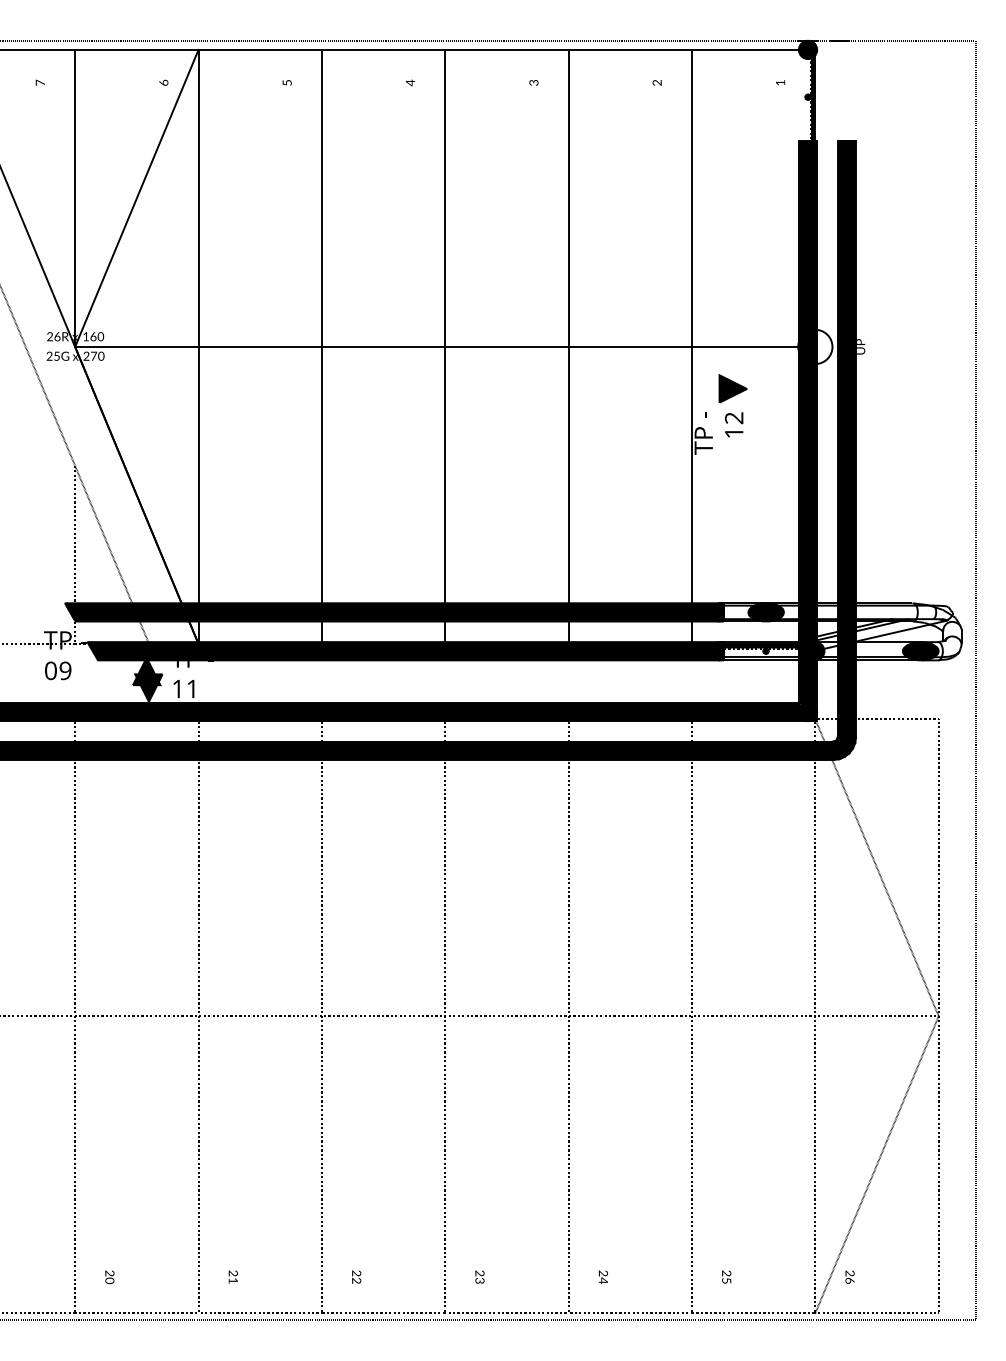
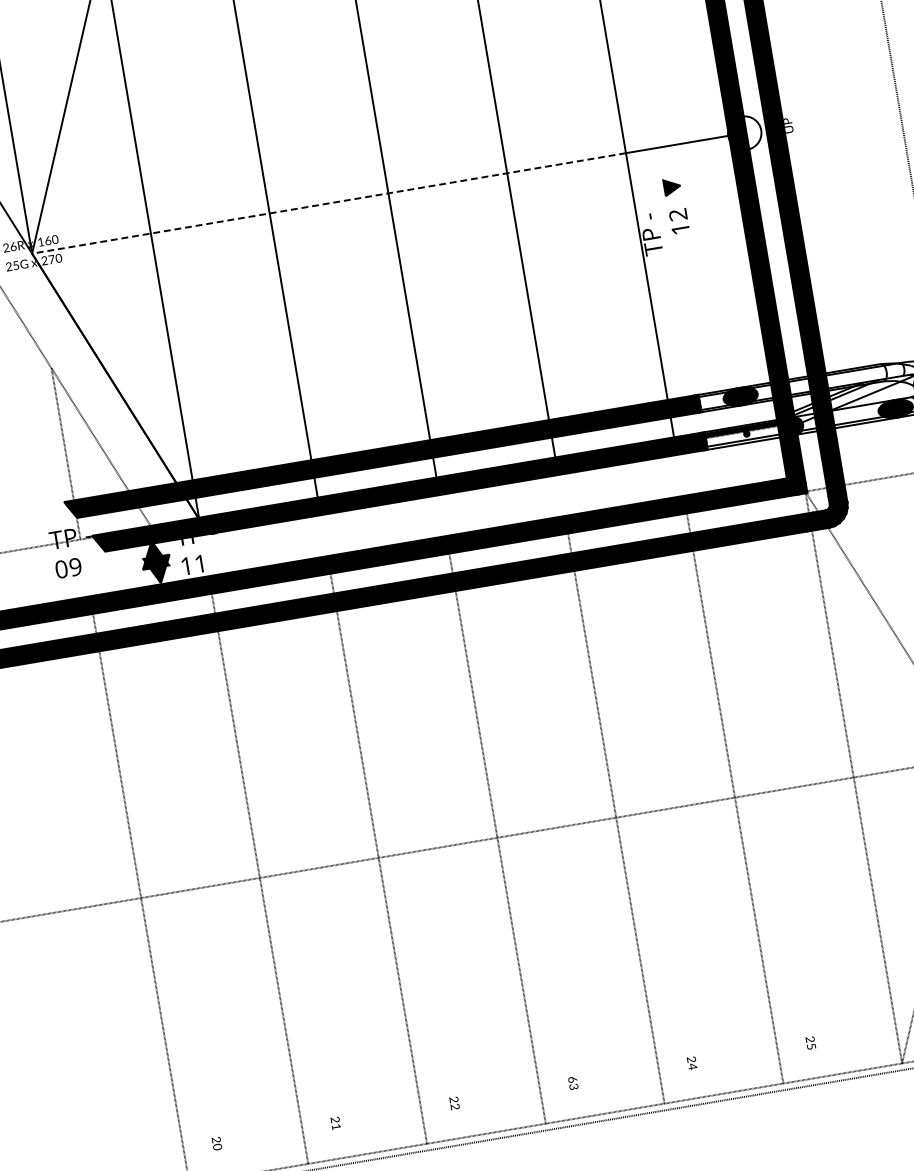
line: (383, 346) -> (328, 203), solid -> dashed
part: (732, 388) -> (671, 186), size x0.6
text: (479, 1273) -> (572, 1079), 23 -> 63

